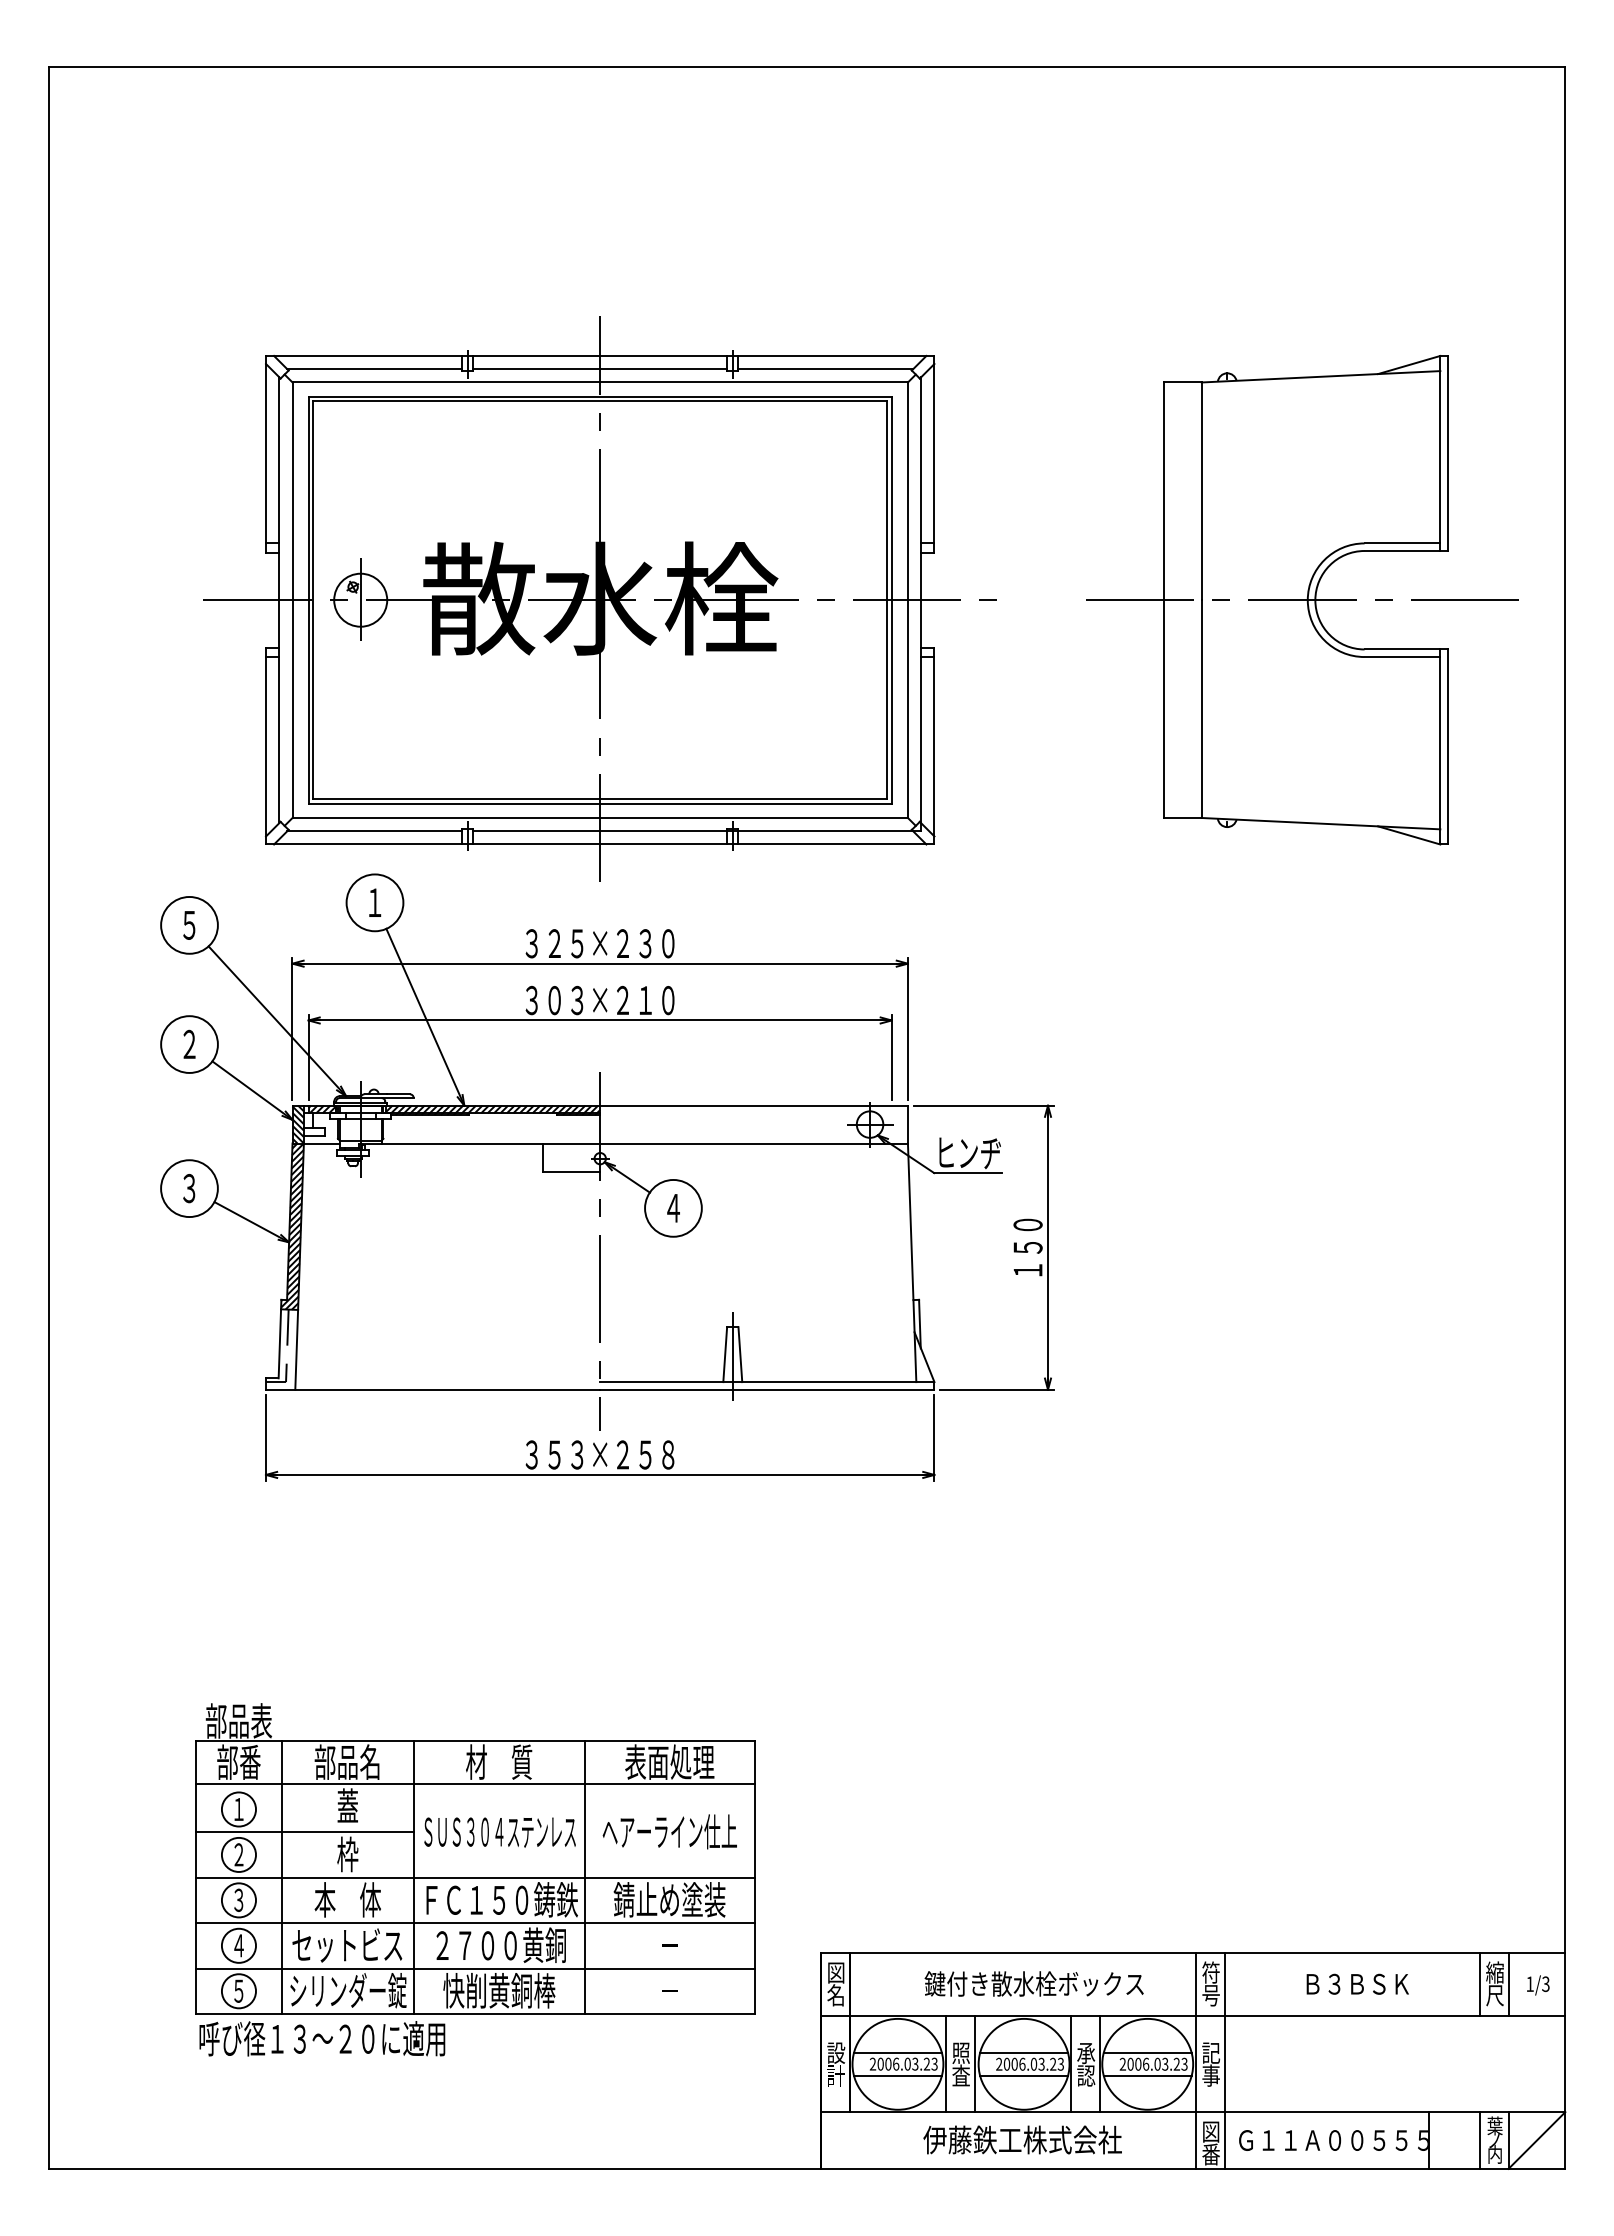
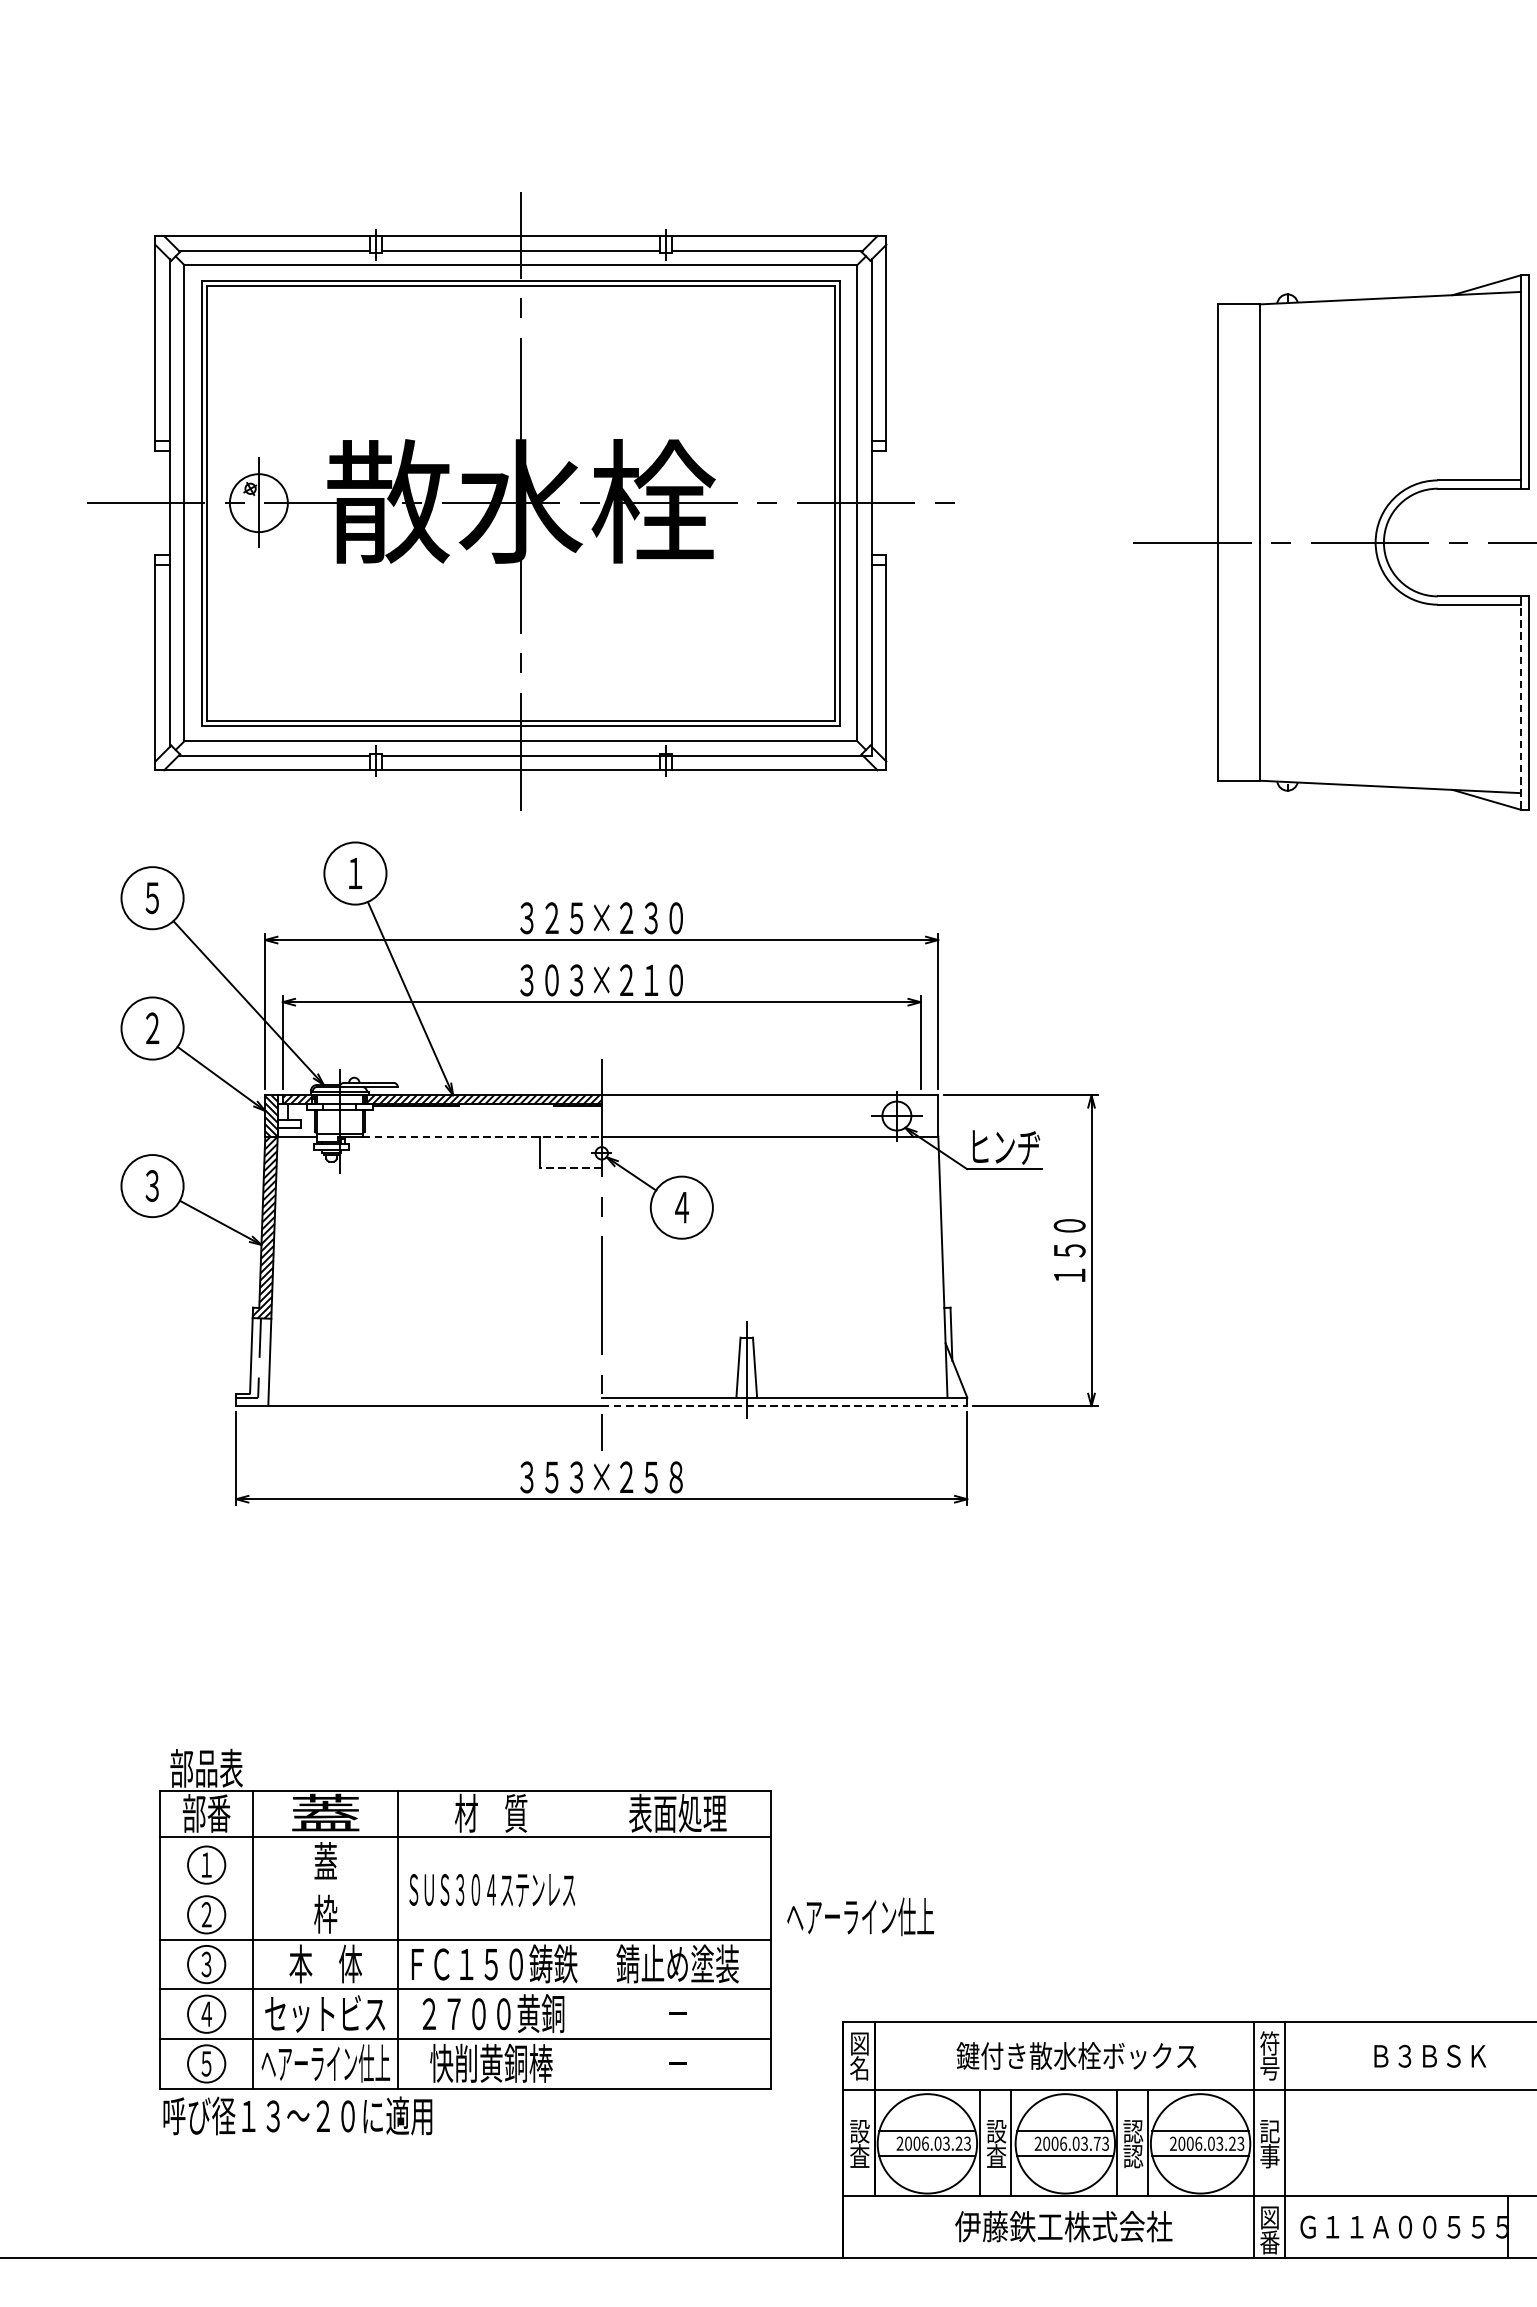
part: (599, 598) -> (520, 501), moved
line: (1440, 746) -> (1520, 702), solid -> dashed
line: (491, 1143) -> (482, 1136), solid -> dashed
line: (571, 1171) -> (570, 1167), solid -> dashed
line: (767, 1389) -> (784, 1405), solid -> dashed
text: (346, 1761) -> (324, 1812), 部品名 -> 蓋
text: (669, 1831) -> (860, 1916), moved
line: (305, 1832) -> (279, 1890), removed
line: (584, 1877) -> (584, 1939), removed
text: (347, 1990) -> (325, 2063), シリンダー錠 -> ヘアーライン仕上
text: (961, 2052) -> (996, 2130), 照 -> 設
text: (1086, 2053) -> (1133, 2132), 承 -> 認
text: (1053, 2063) -> (1097, 2142), 2006.03.23 -> 2006.03.73
text: (835, 2075) -> (859, 2156), 計 -> 査

